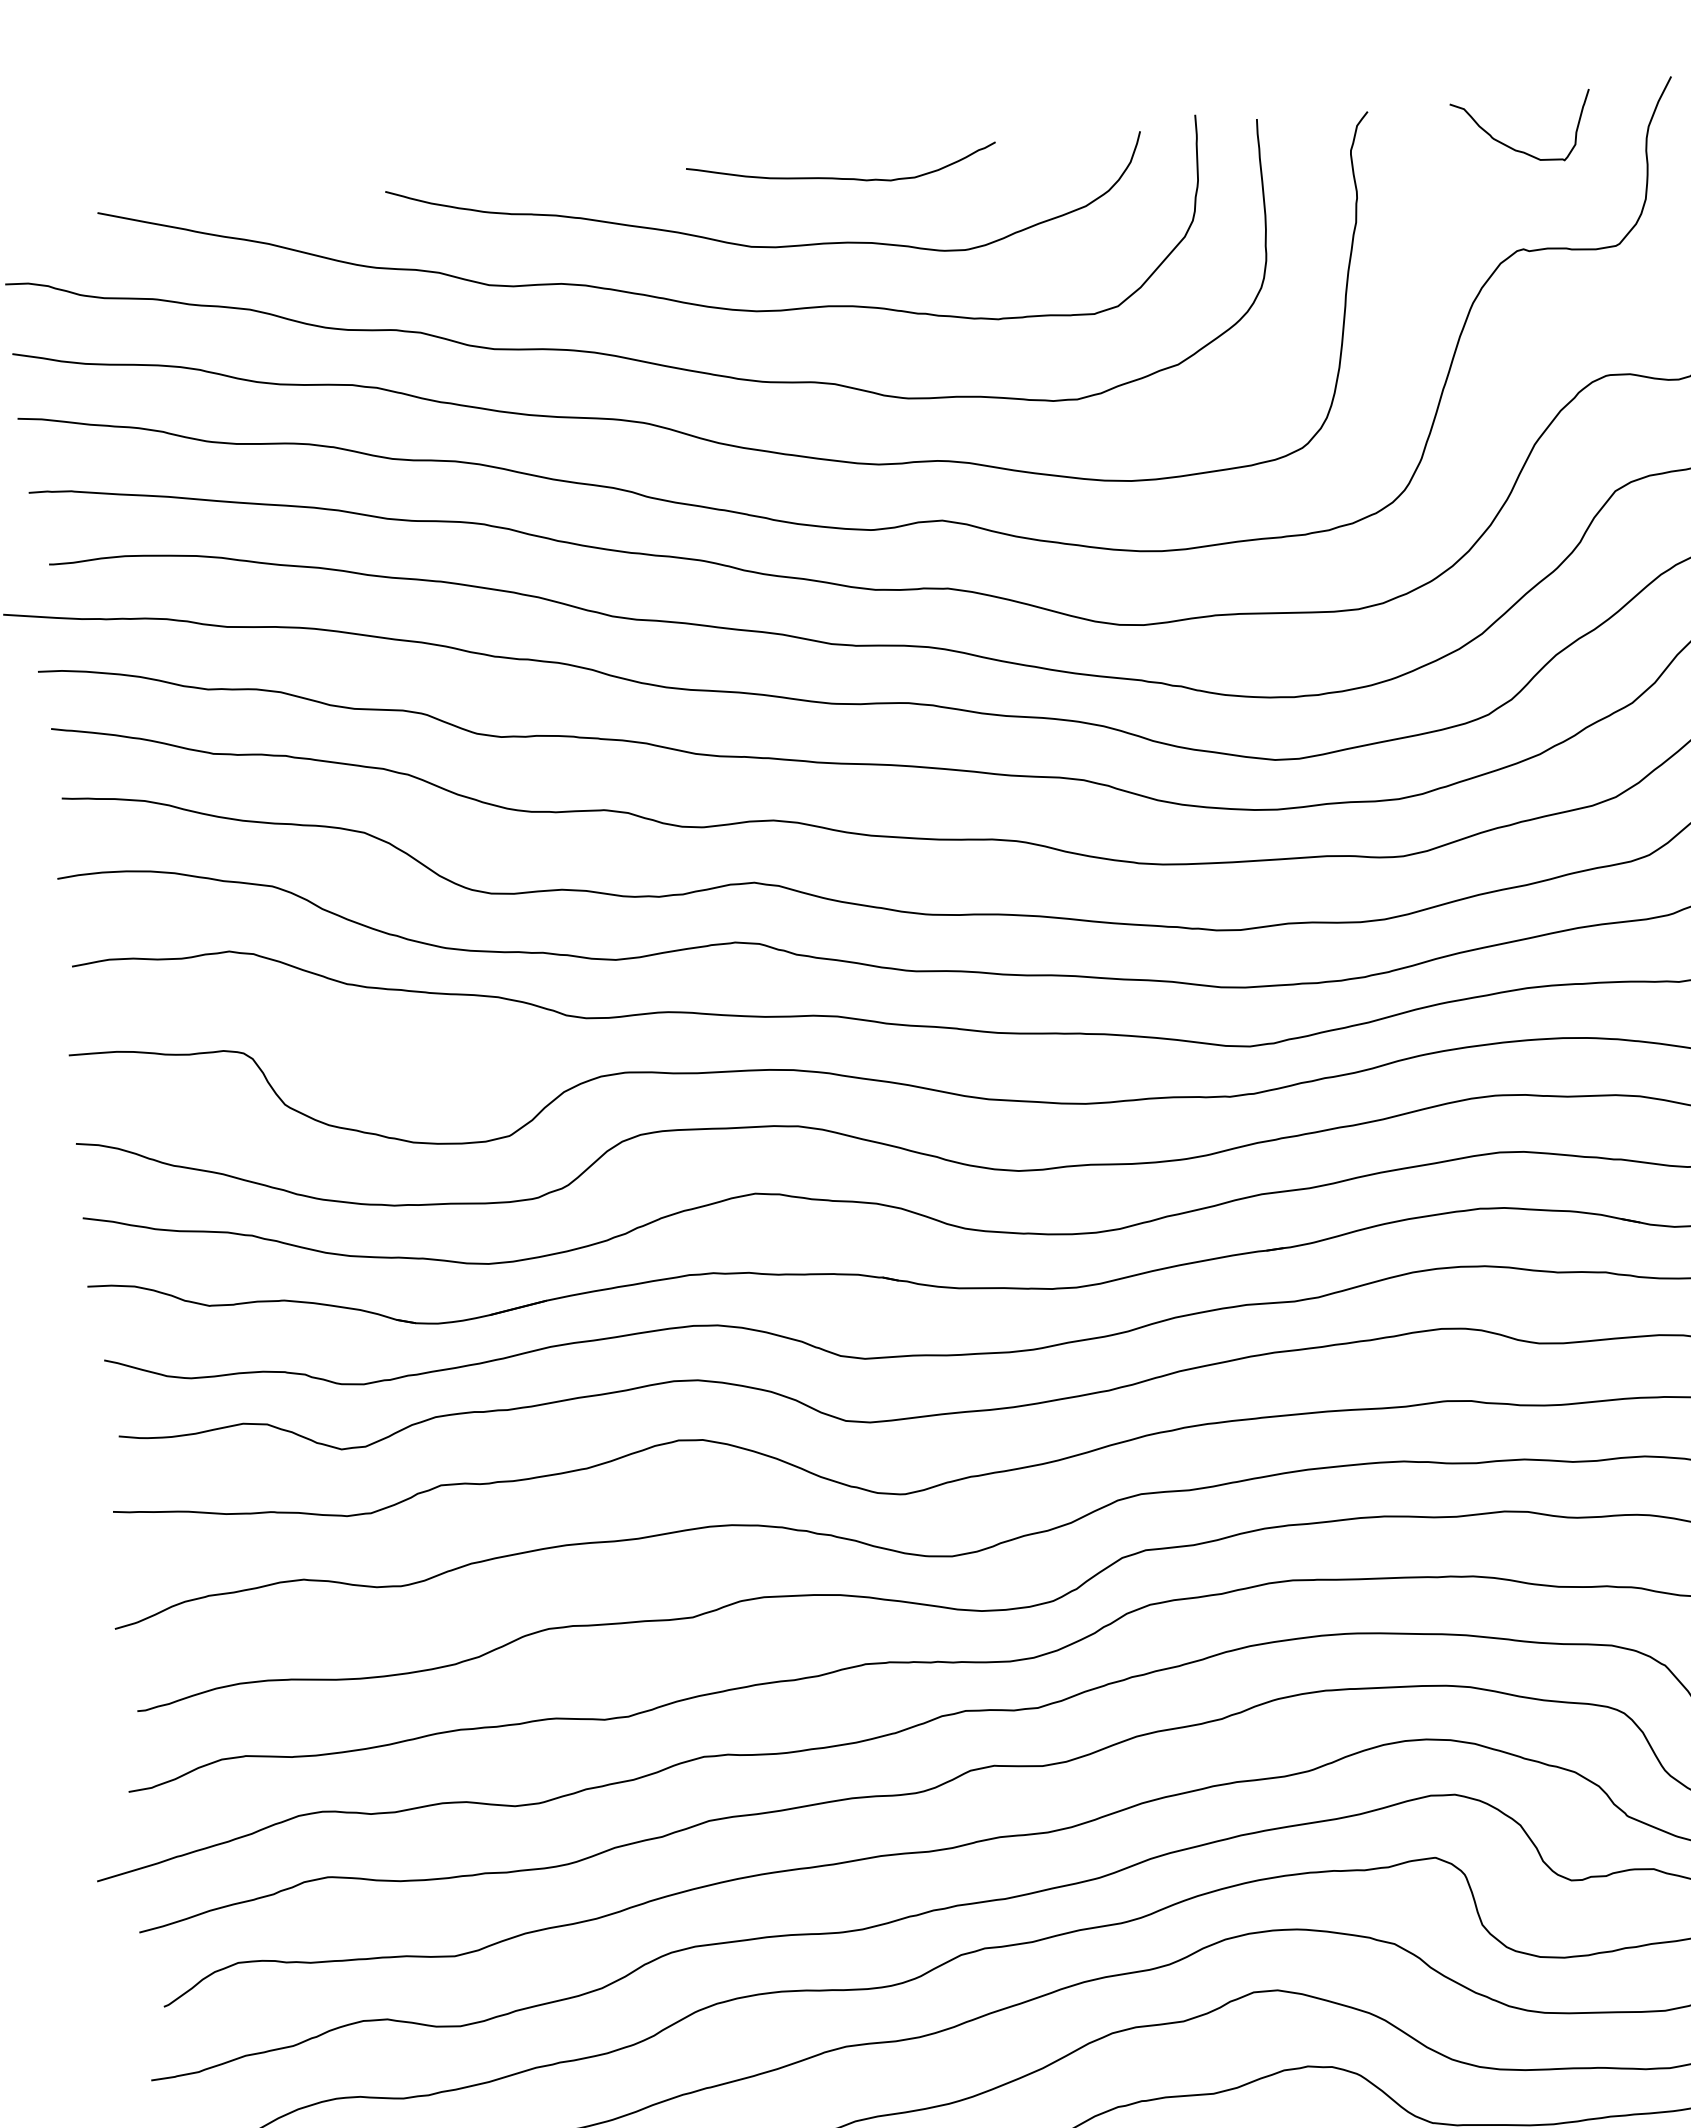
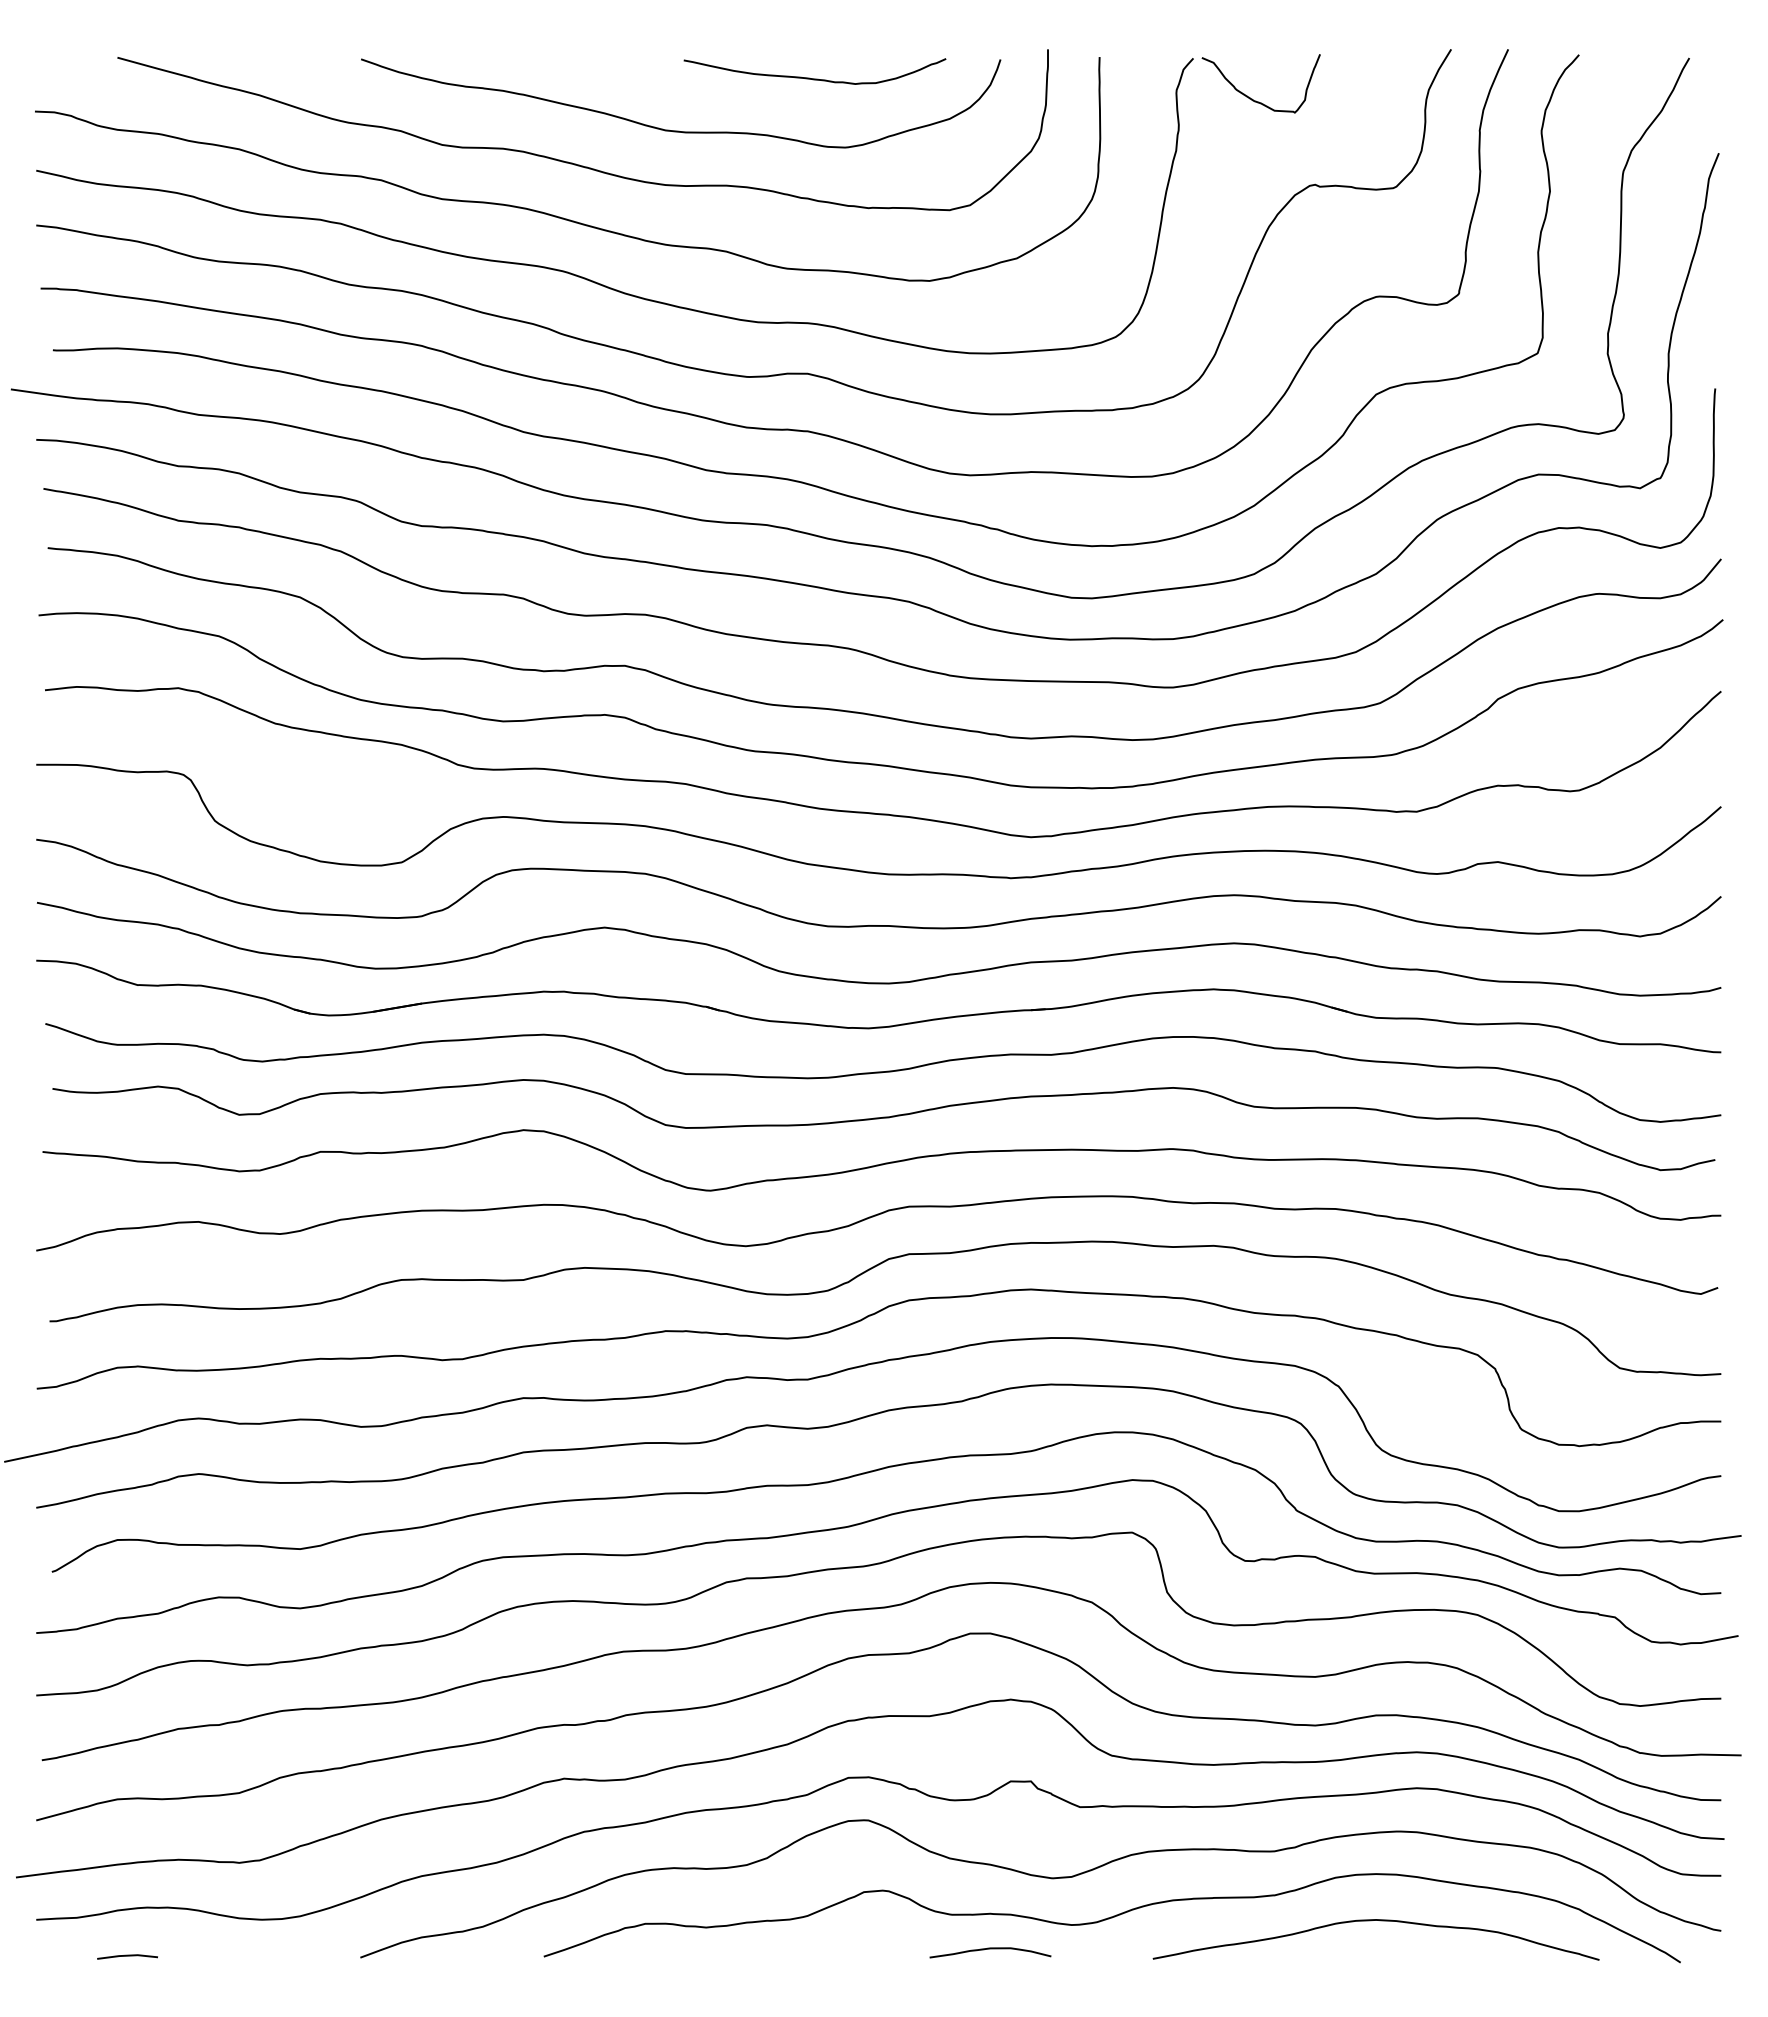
curve: (1513, 147) -> (1252, 98), moved
curve: (842, 177) -> (814, 78), moved

